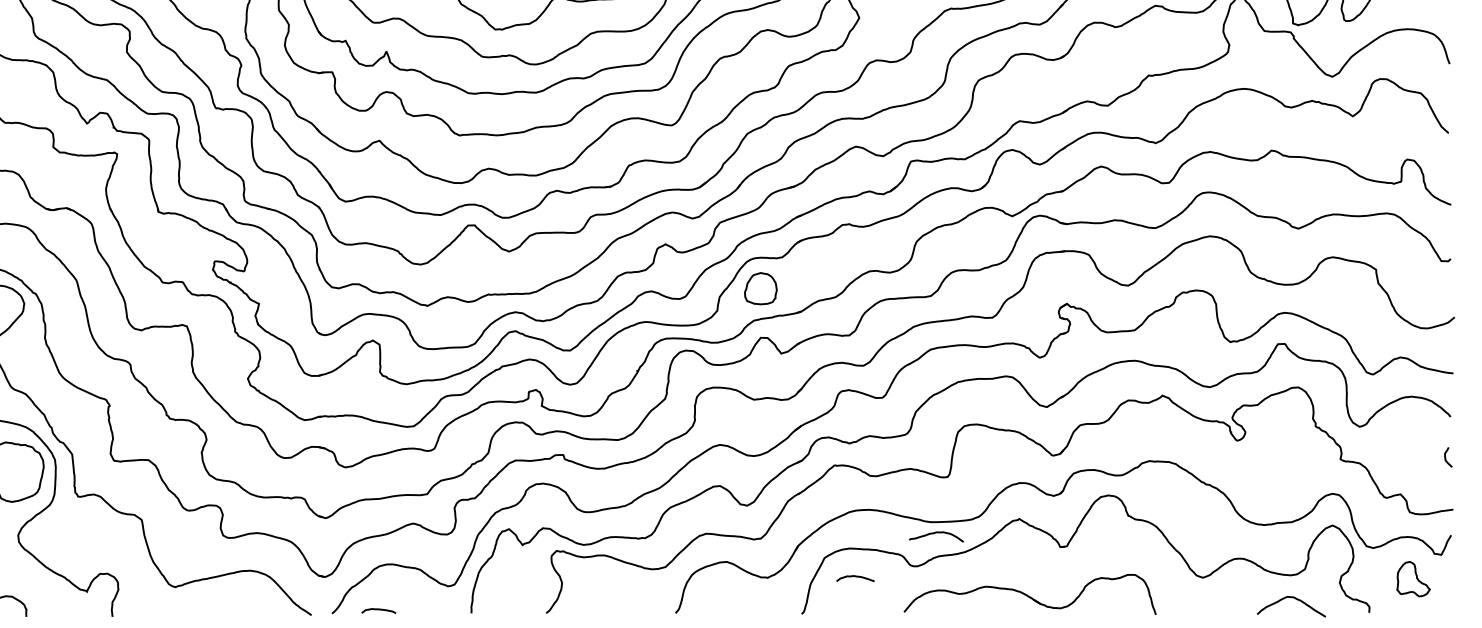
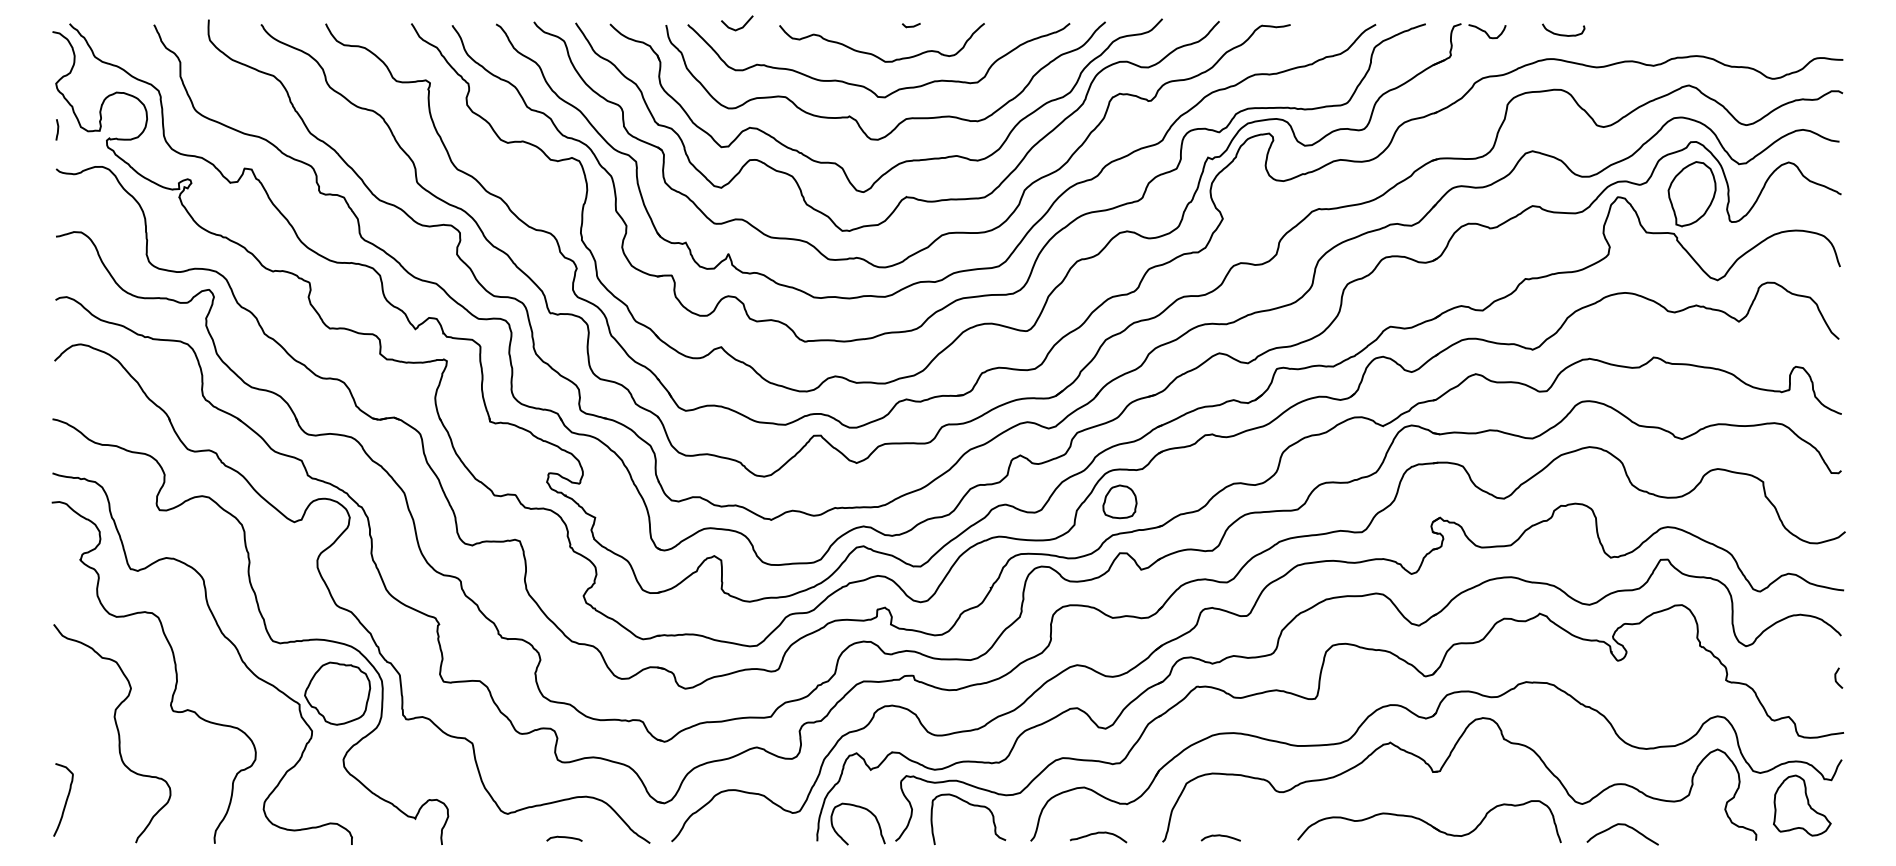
curve: (934, 534) -> (1096, 834), moved
curve: (855, 577) -> (1220, 836), moved
part: (1413, 579) -> (1802, 805), size x1.67
curve: (620, 580) -> (973, 806), added
curve: (513, 581) -> (861, 808), added
part: (1030, 594) -> (1429, 821), moved
curve: (1295, 599) -> (1626, 826), moved
curve: (378, 610) -> (564, 838), moved

